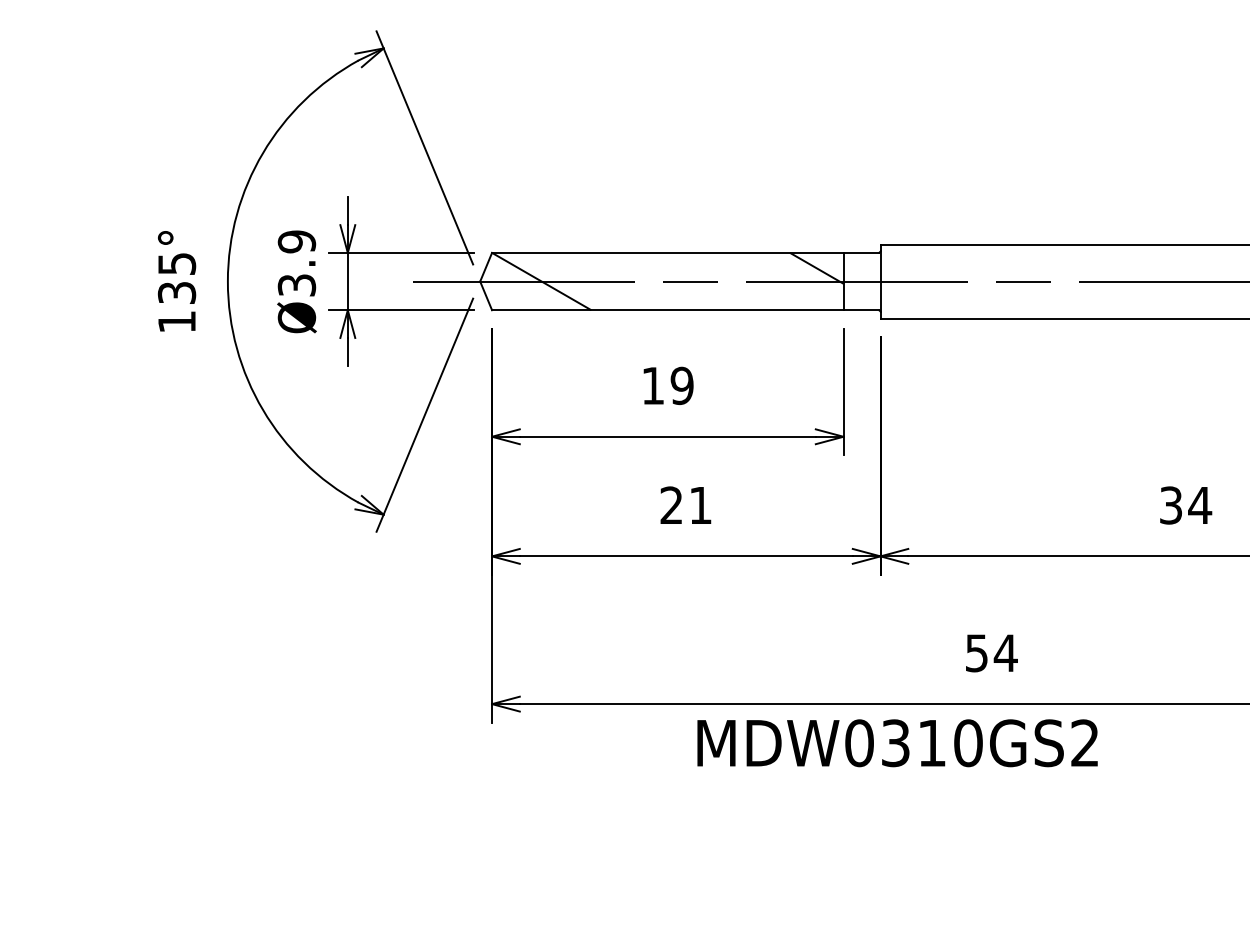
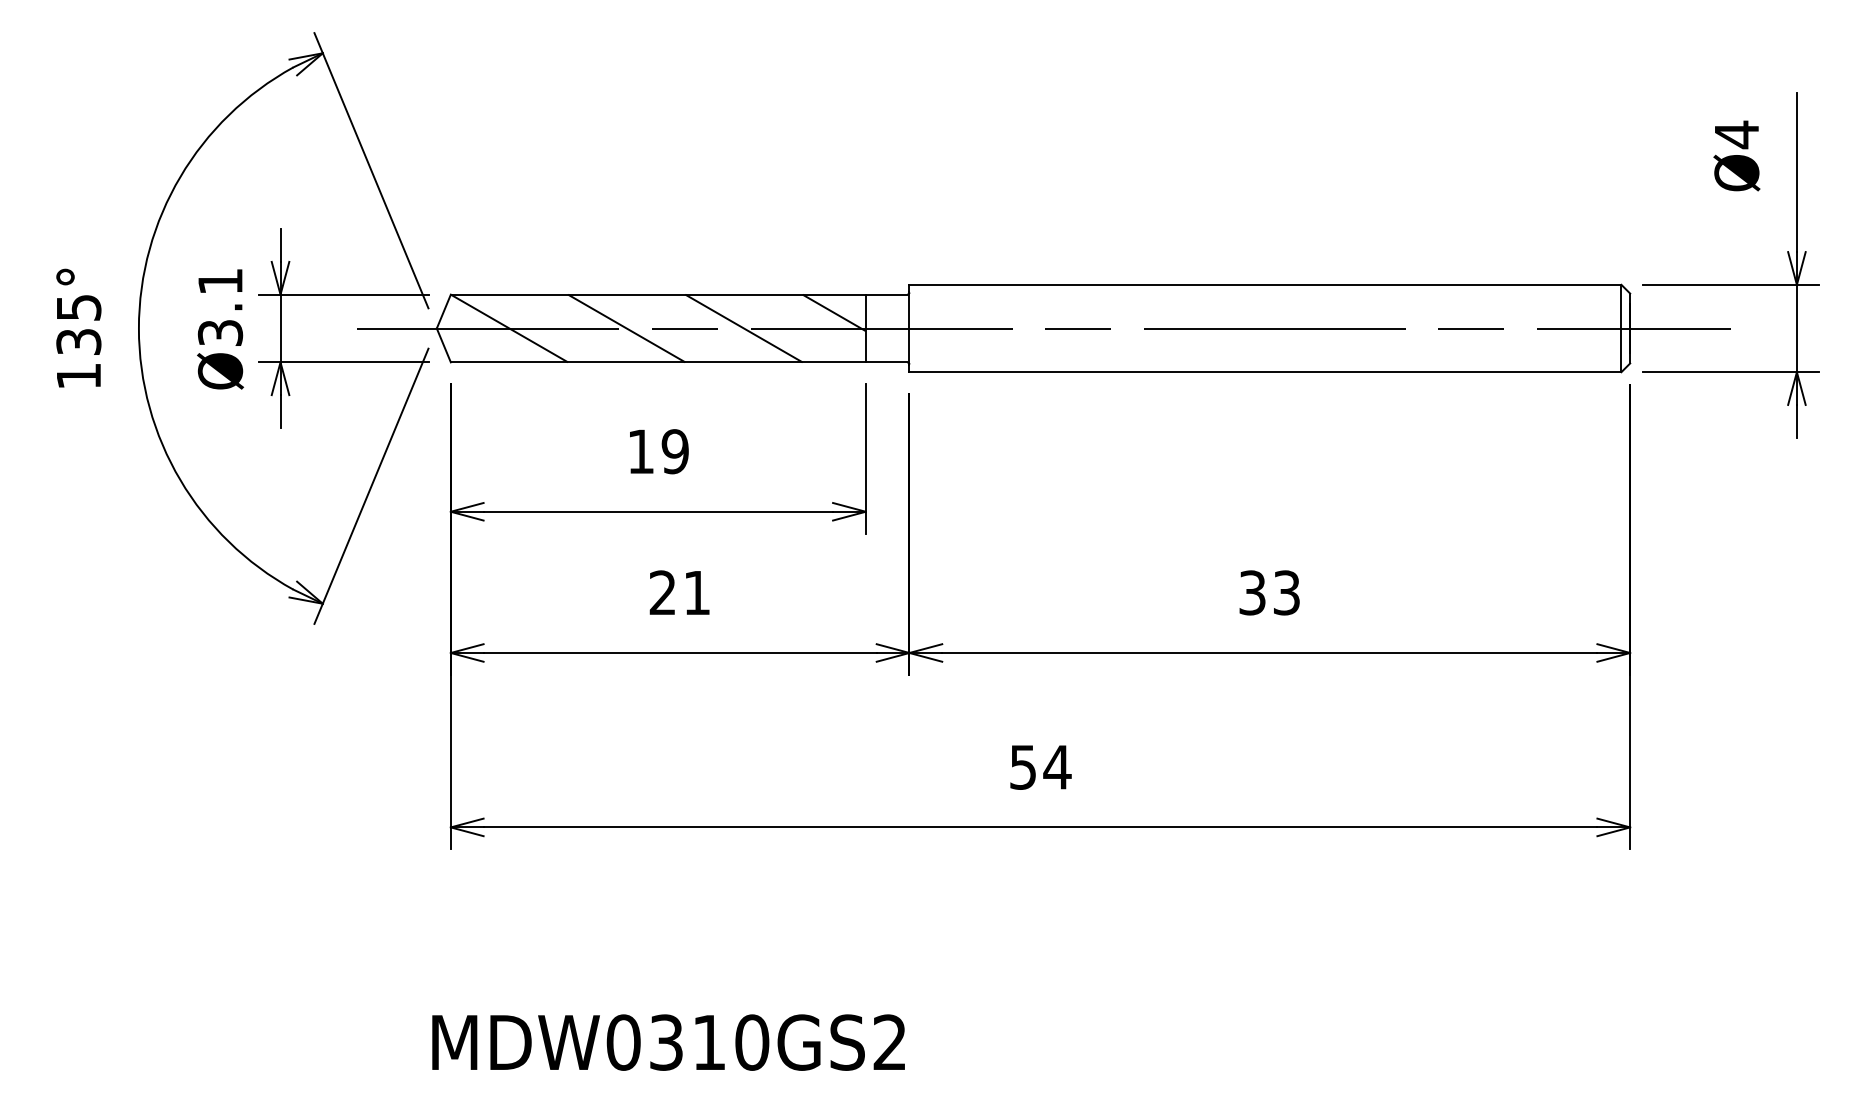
text: (296, 241) -> (220, 281), Ø3.9 -> Ø3.1
line: (640, 281) -> (626, 328), added
line: (739, 281) -> (743, 328), added
text: (1199, 505) -> (1286, 592), 34 -> 33
text: (897, 743) -> (668, 1042), moved

